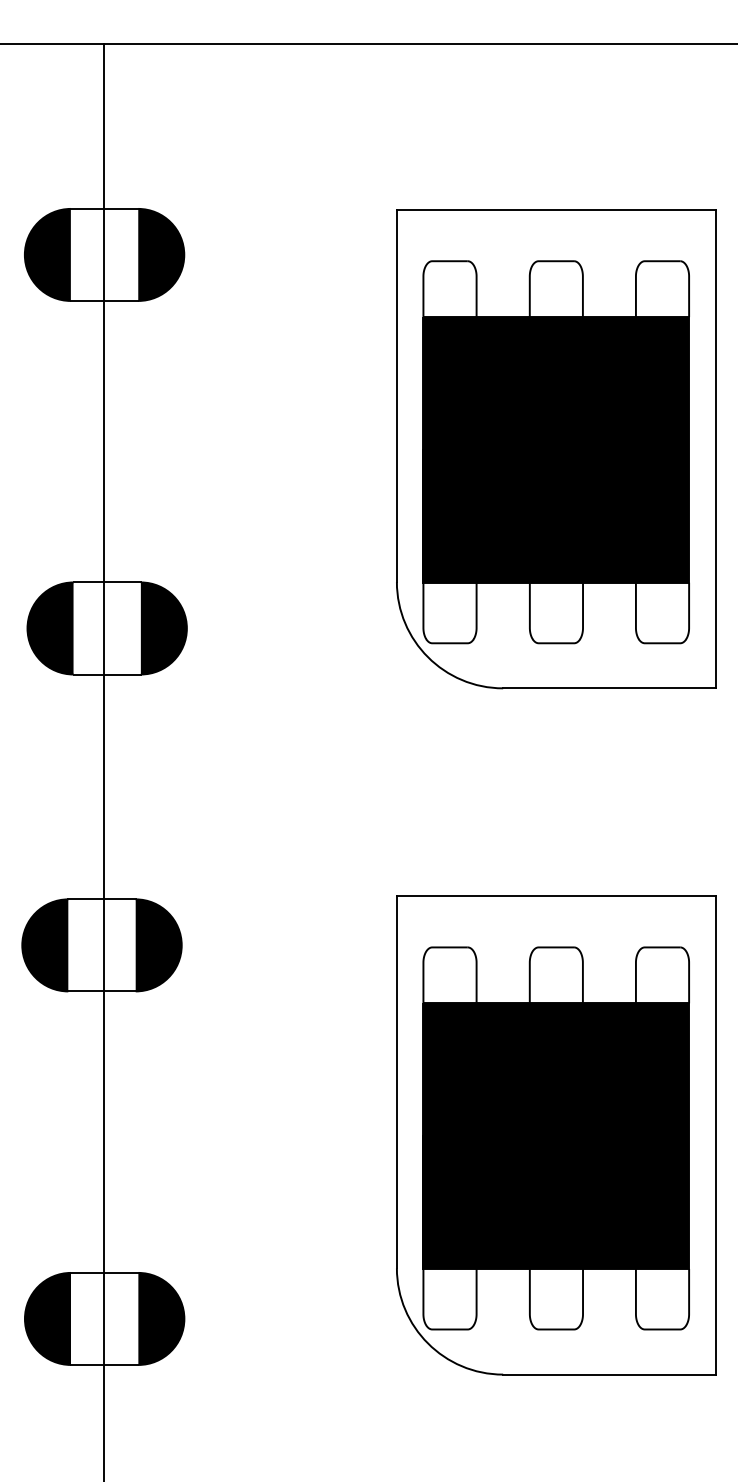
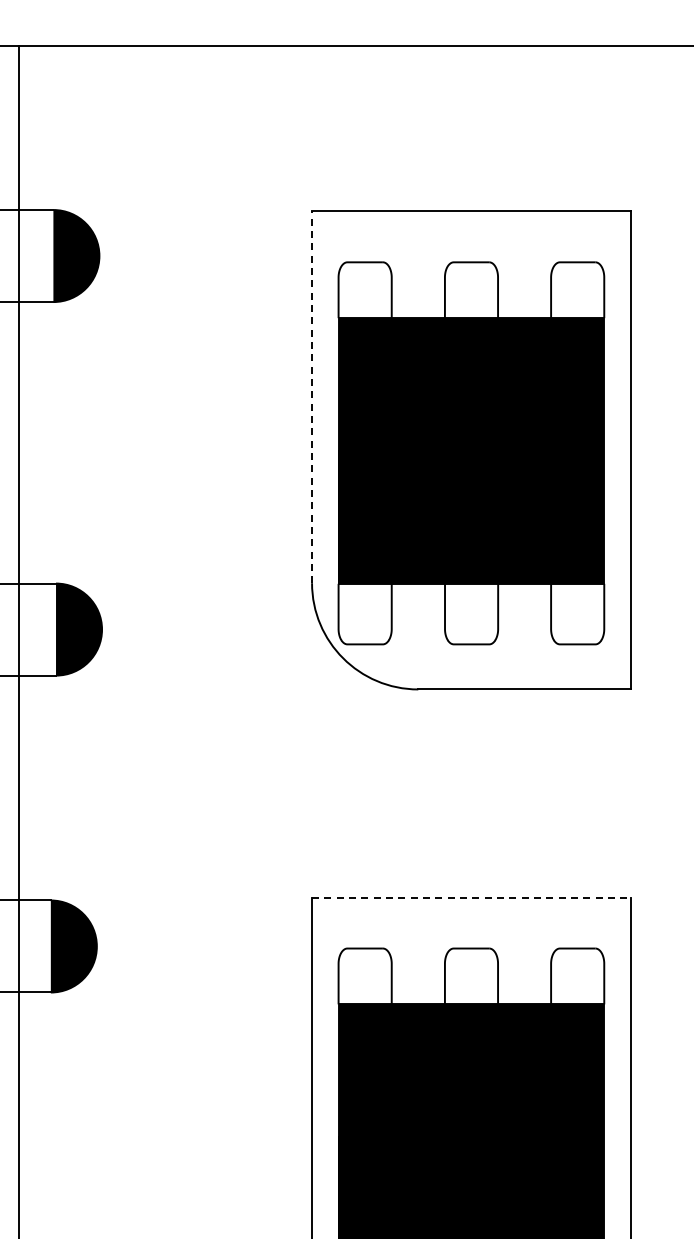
line: (396, 396) -> (311, 397), solid -> dashed
line: (556, 896) -> (471, 897), solid -> dashed

